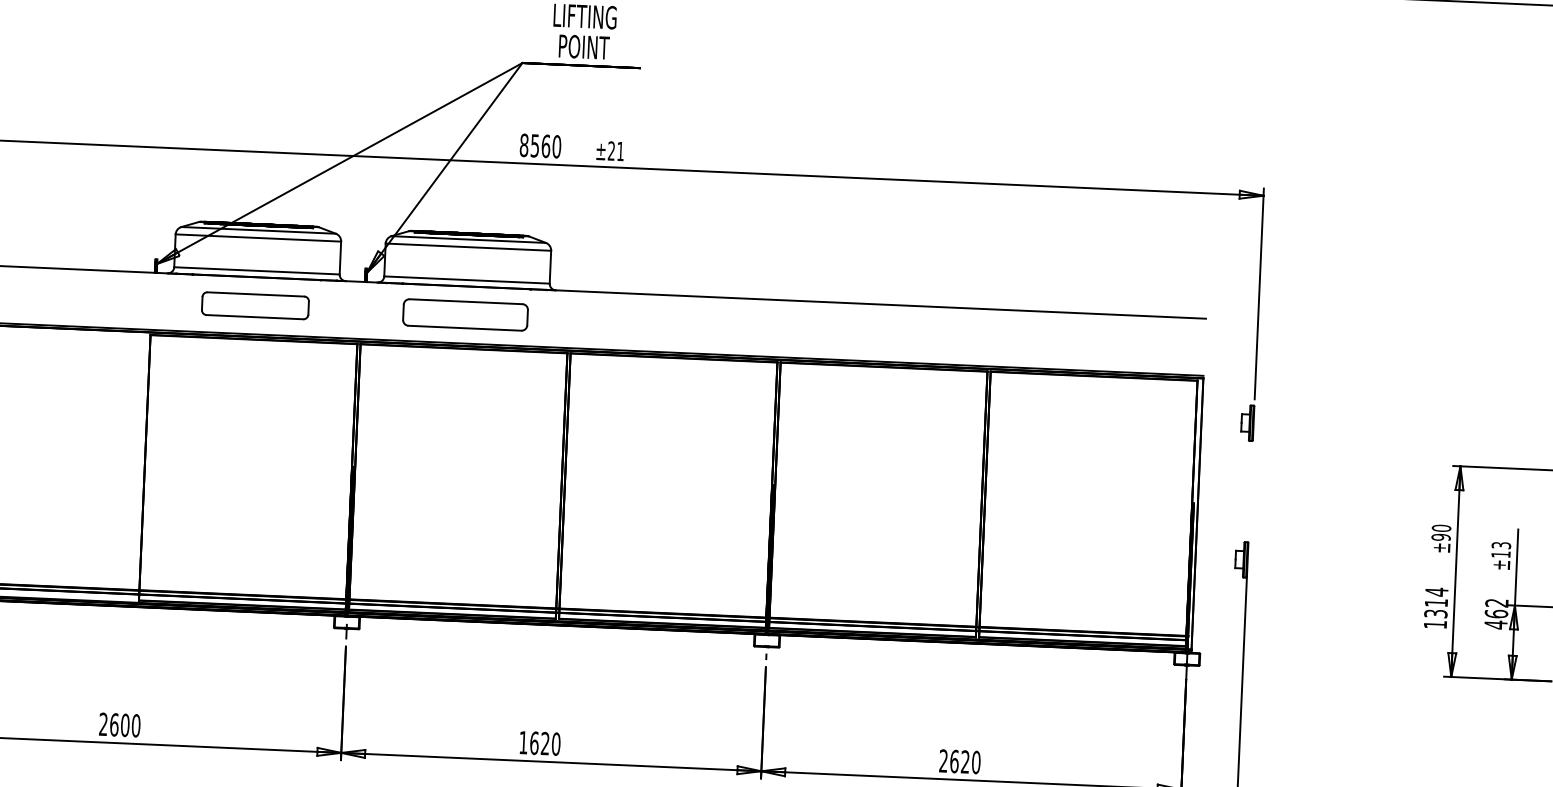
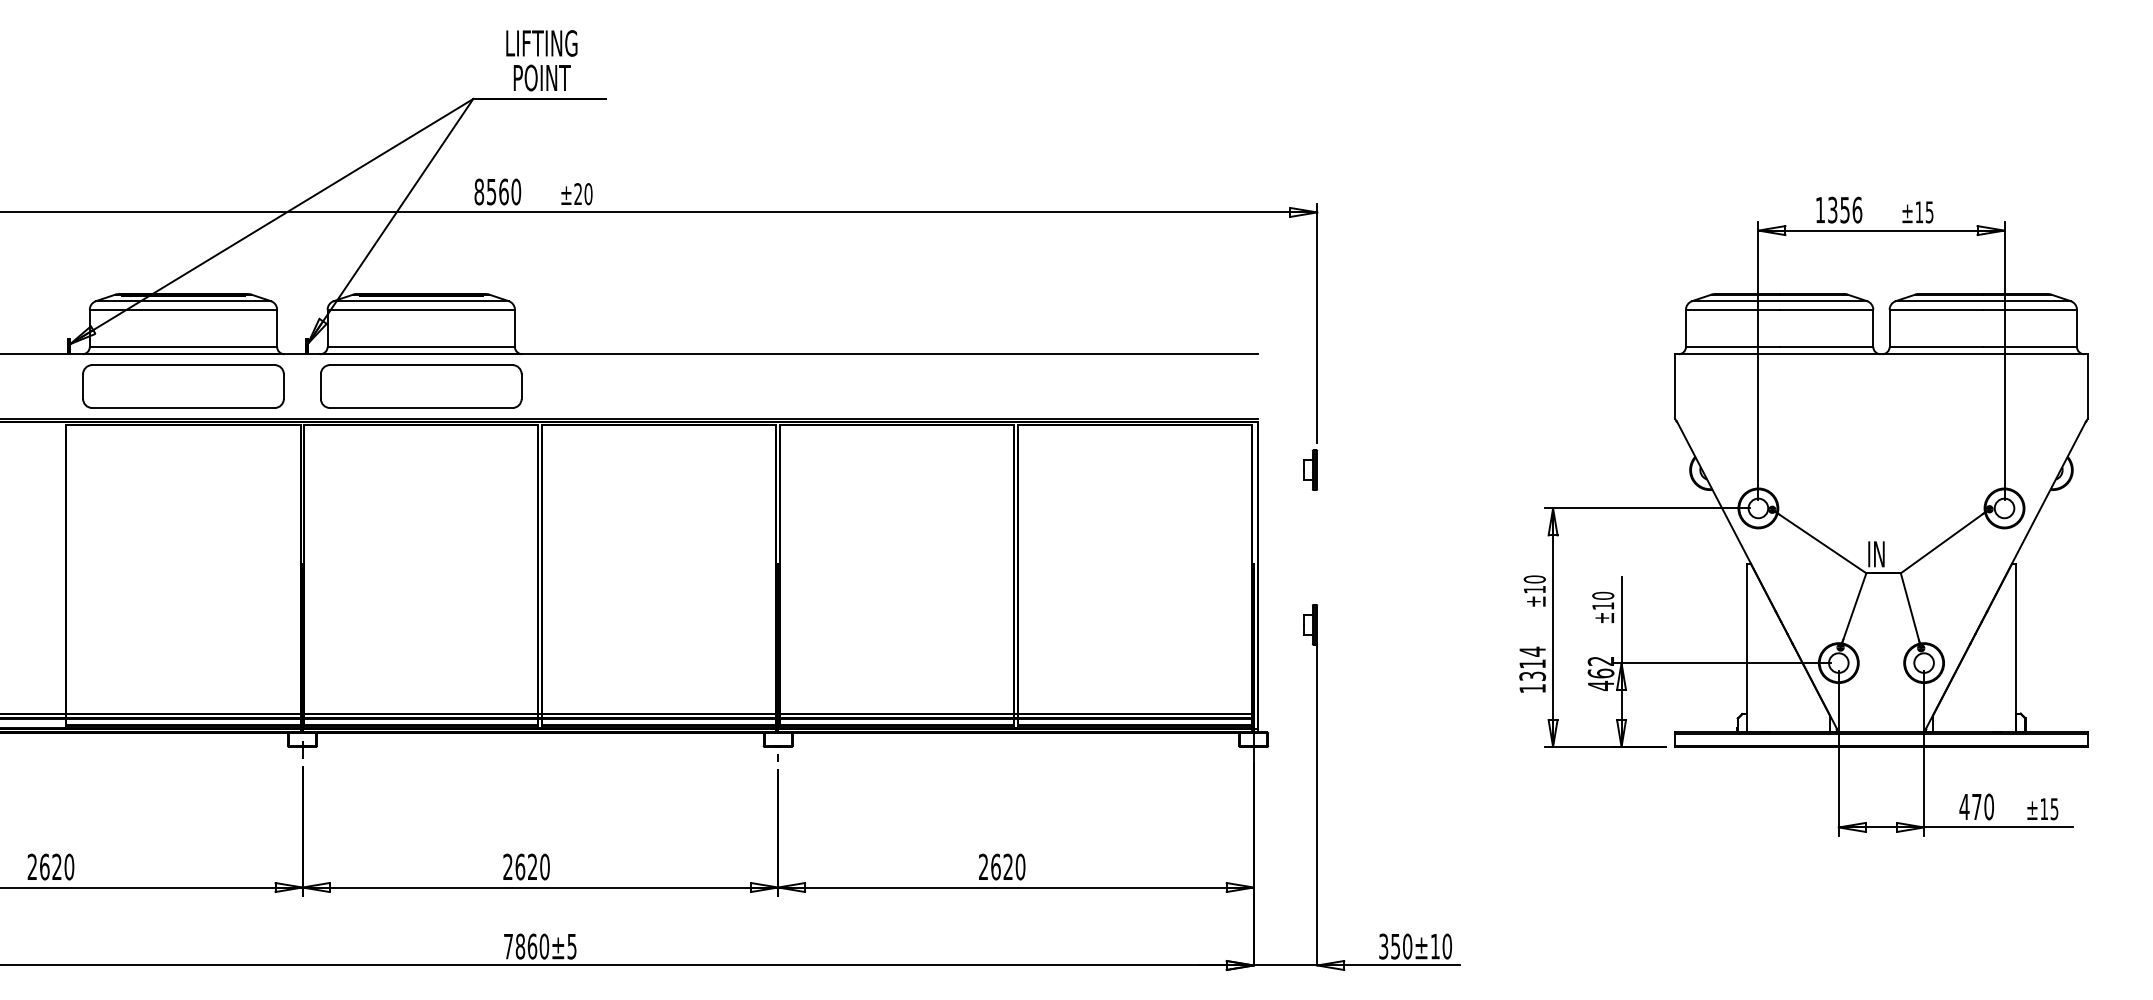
text: (620, 151) -> (588, 194), ±21 -> ±20
part: (255, 305) -> (183, 386), size x1.67
part: (465, 314) -> (421, 386), size x1.43
text: (1440, 537) -> (1534, 589), ±90 -> ±10
text: (1501, 545) -> (1603, 595), ±13 -> ±10
text: (124, 724) -> (56, 866), 2600 -> 2620
text: (523, 742) -> (507, 866), 1620 -> 2620

